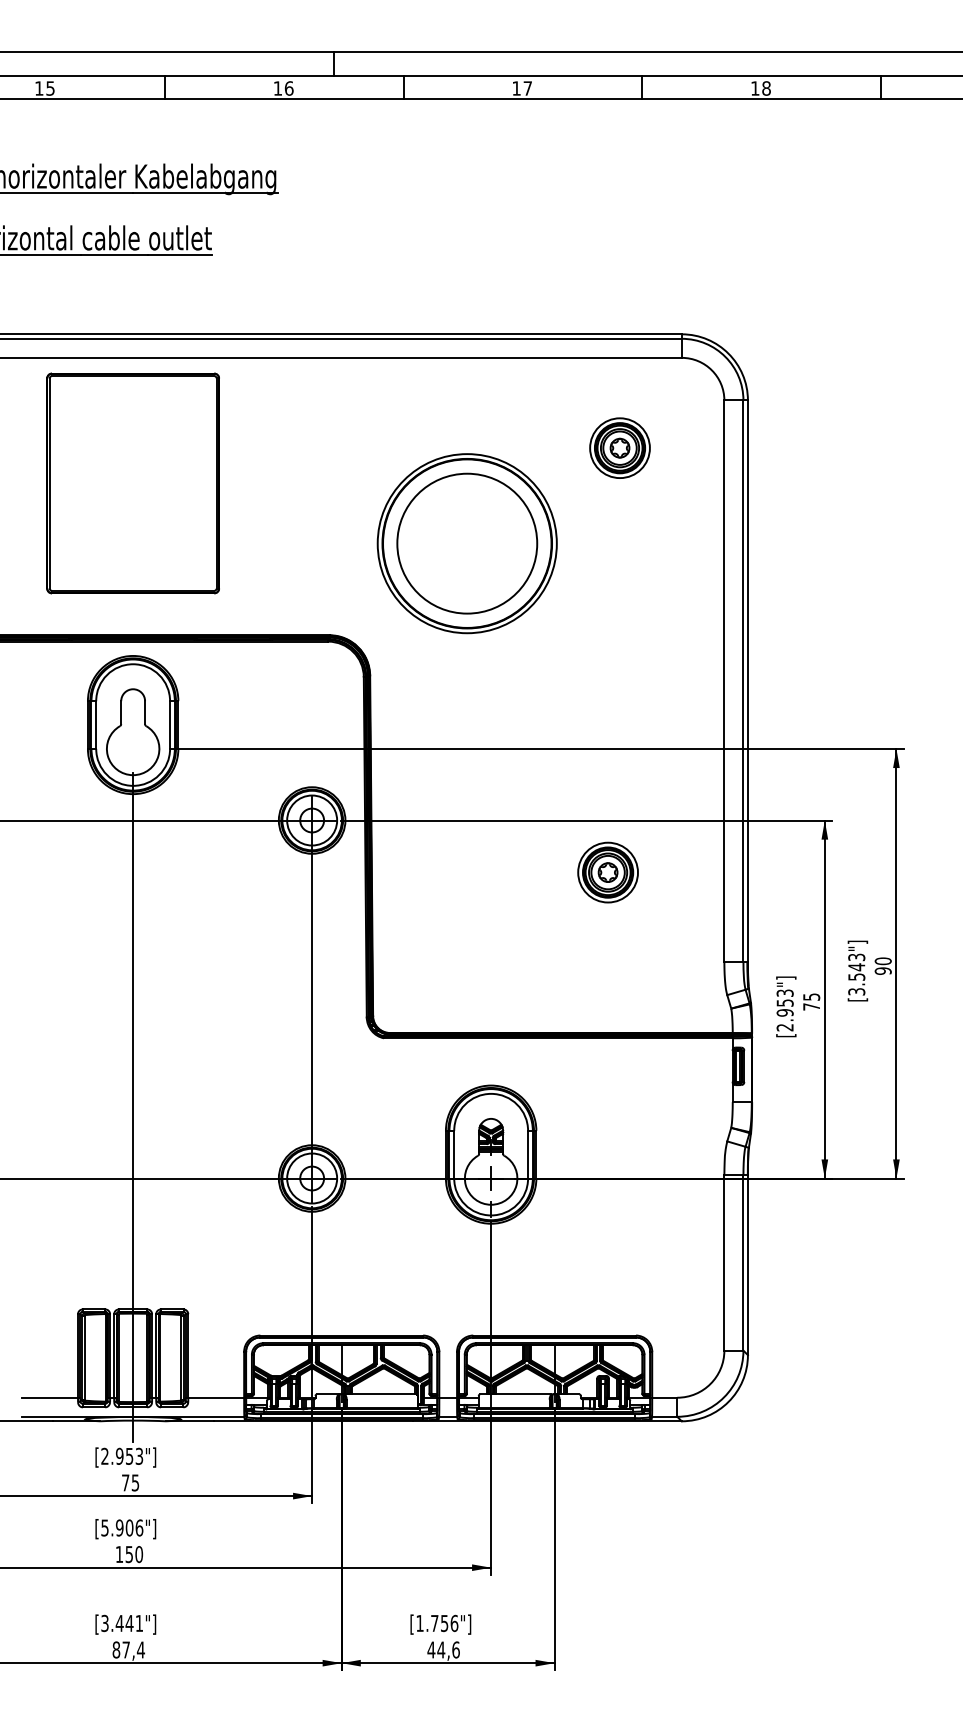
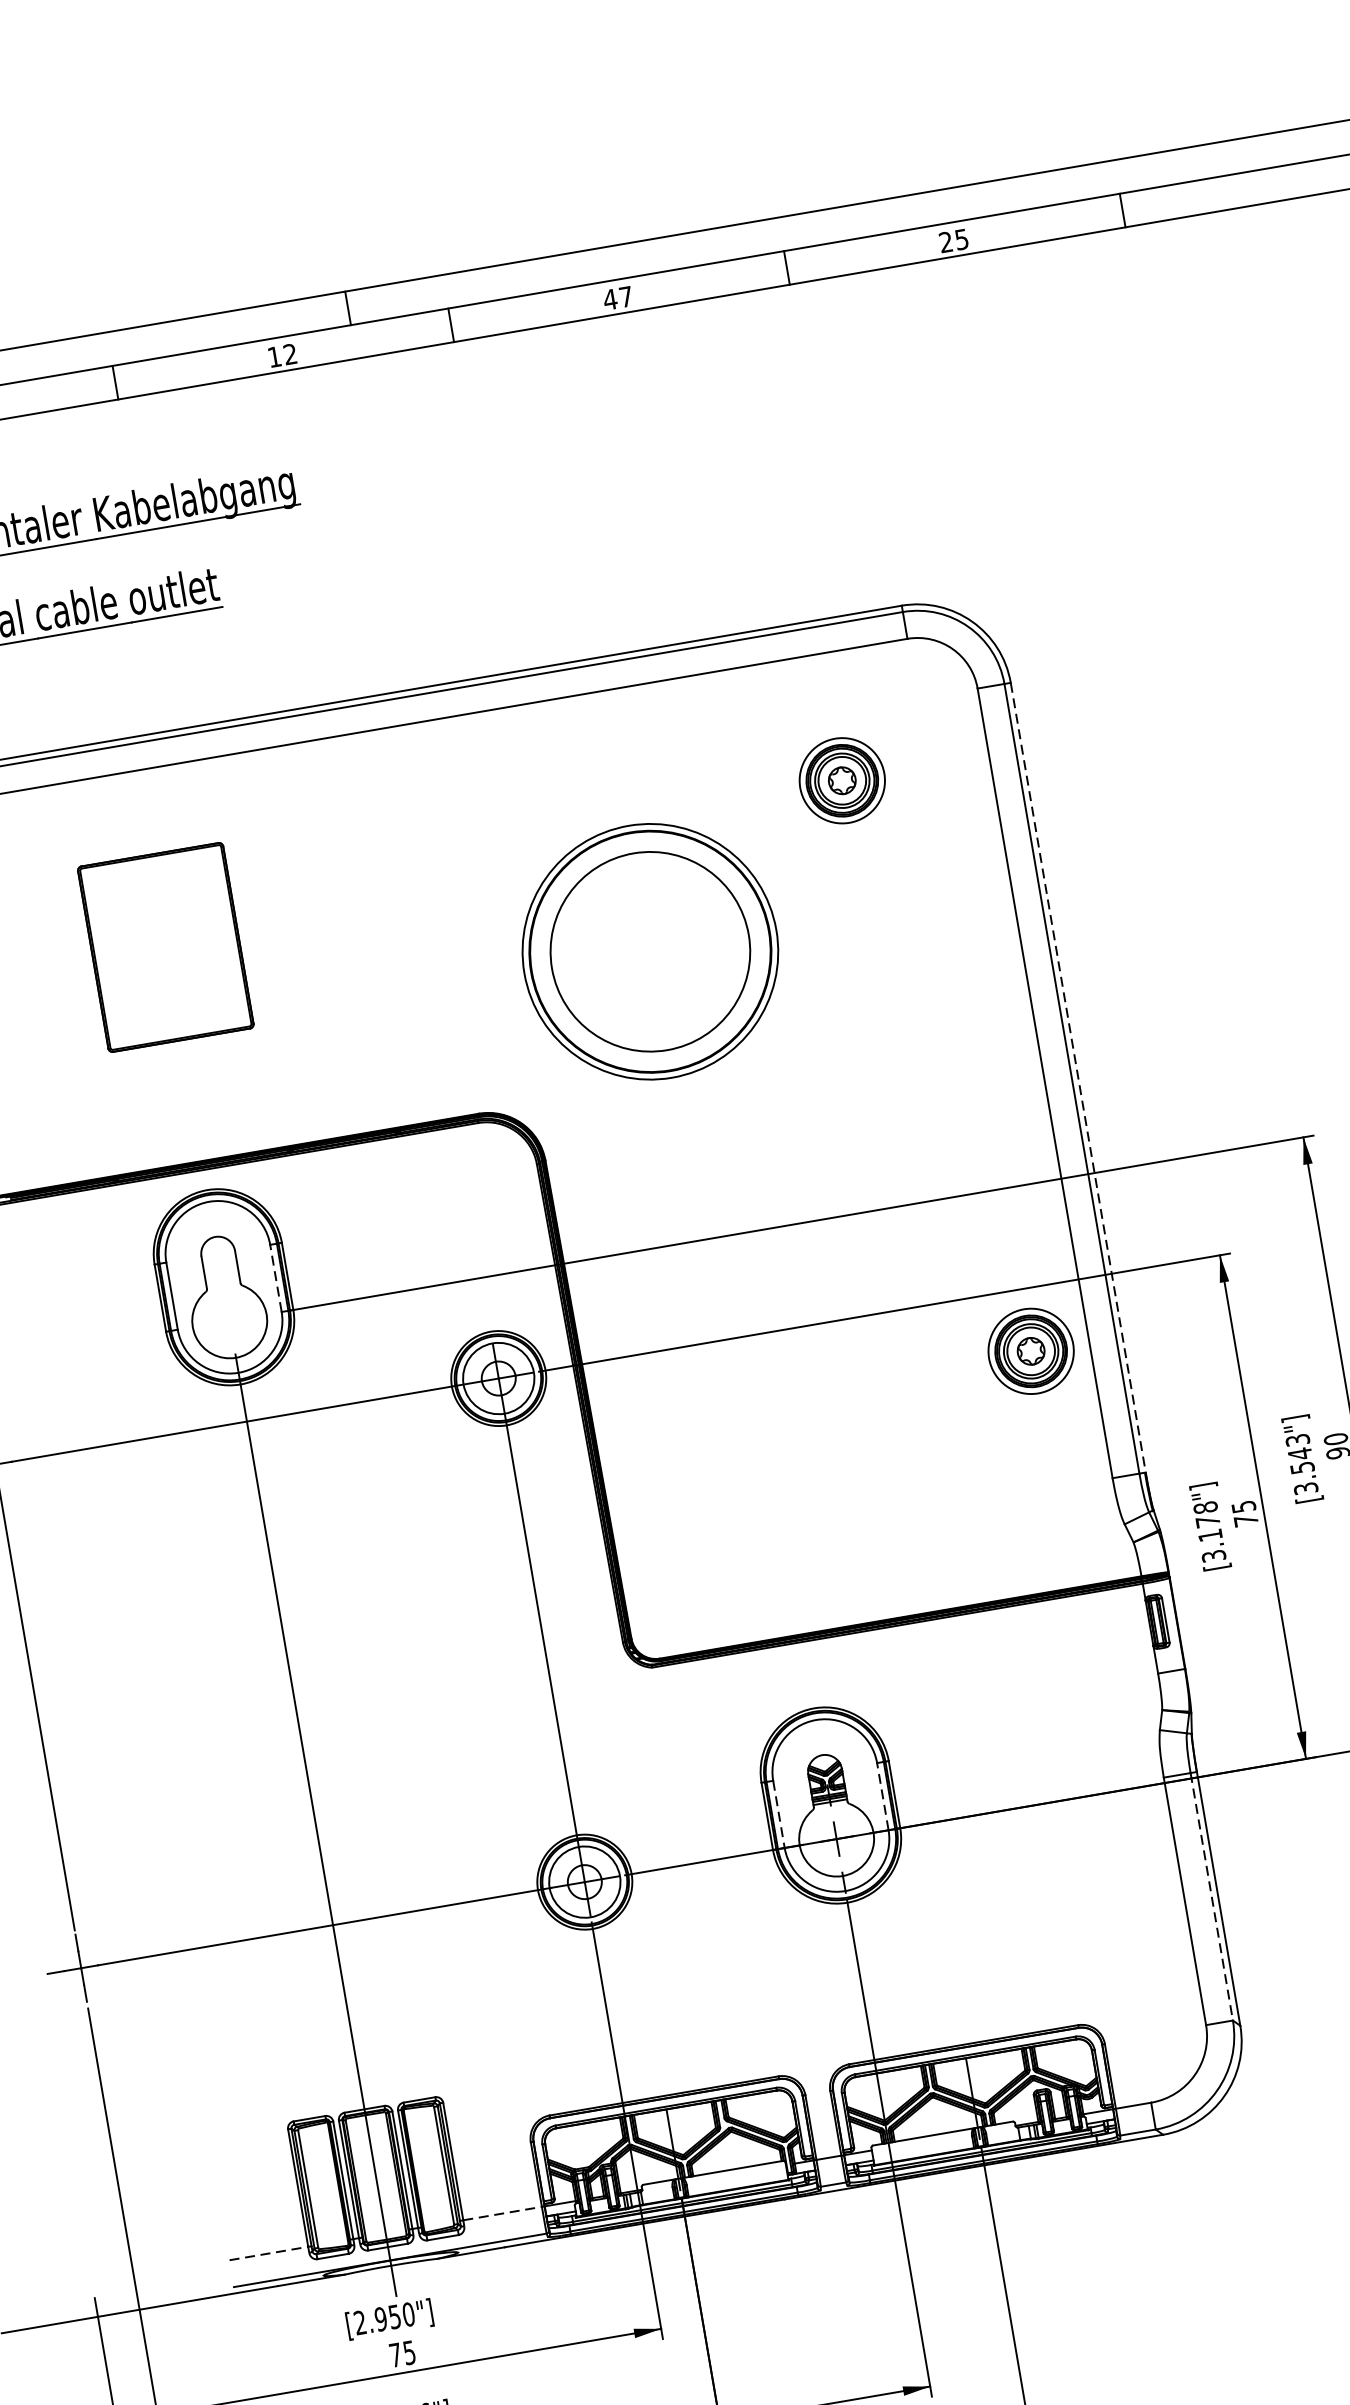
text: (288, 88) -> (289, 354), 16 -> 12
text: (516, 88) -> (610, 299), 17 -> 47
text: (760, 88) -> (953, 240), 18 -> 25
part: (132, 483) -> (165, 947), size x0.6
line: (747, 681) -> (1077, 1078), solid -> dashed
line: (170, 725) -> (276, 1278), solid -> dashed
part: (607, 872) -> (1030, 1351), moved
text: (784, 1010) -> (1208, 1532), [2.953"] -> [3.178"]
line: (454, 1154) -> (779, 1814), solid -> dashed
line: (528, 1154) -> (883, 1796), solid -> dashed
line: (743, 1262) -> (1211, 1896), solid -> dashed
line: (50, 1397) -> (269, 2253), solid -> dashed
line: (216, 1397) -> (502, 2213), solid -> dashed
text: (139, 1455) -> (408, 2313), [2.953"] -> [2.950"]

